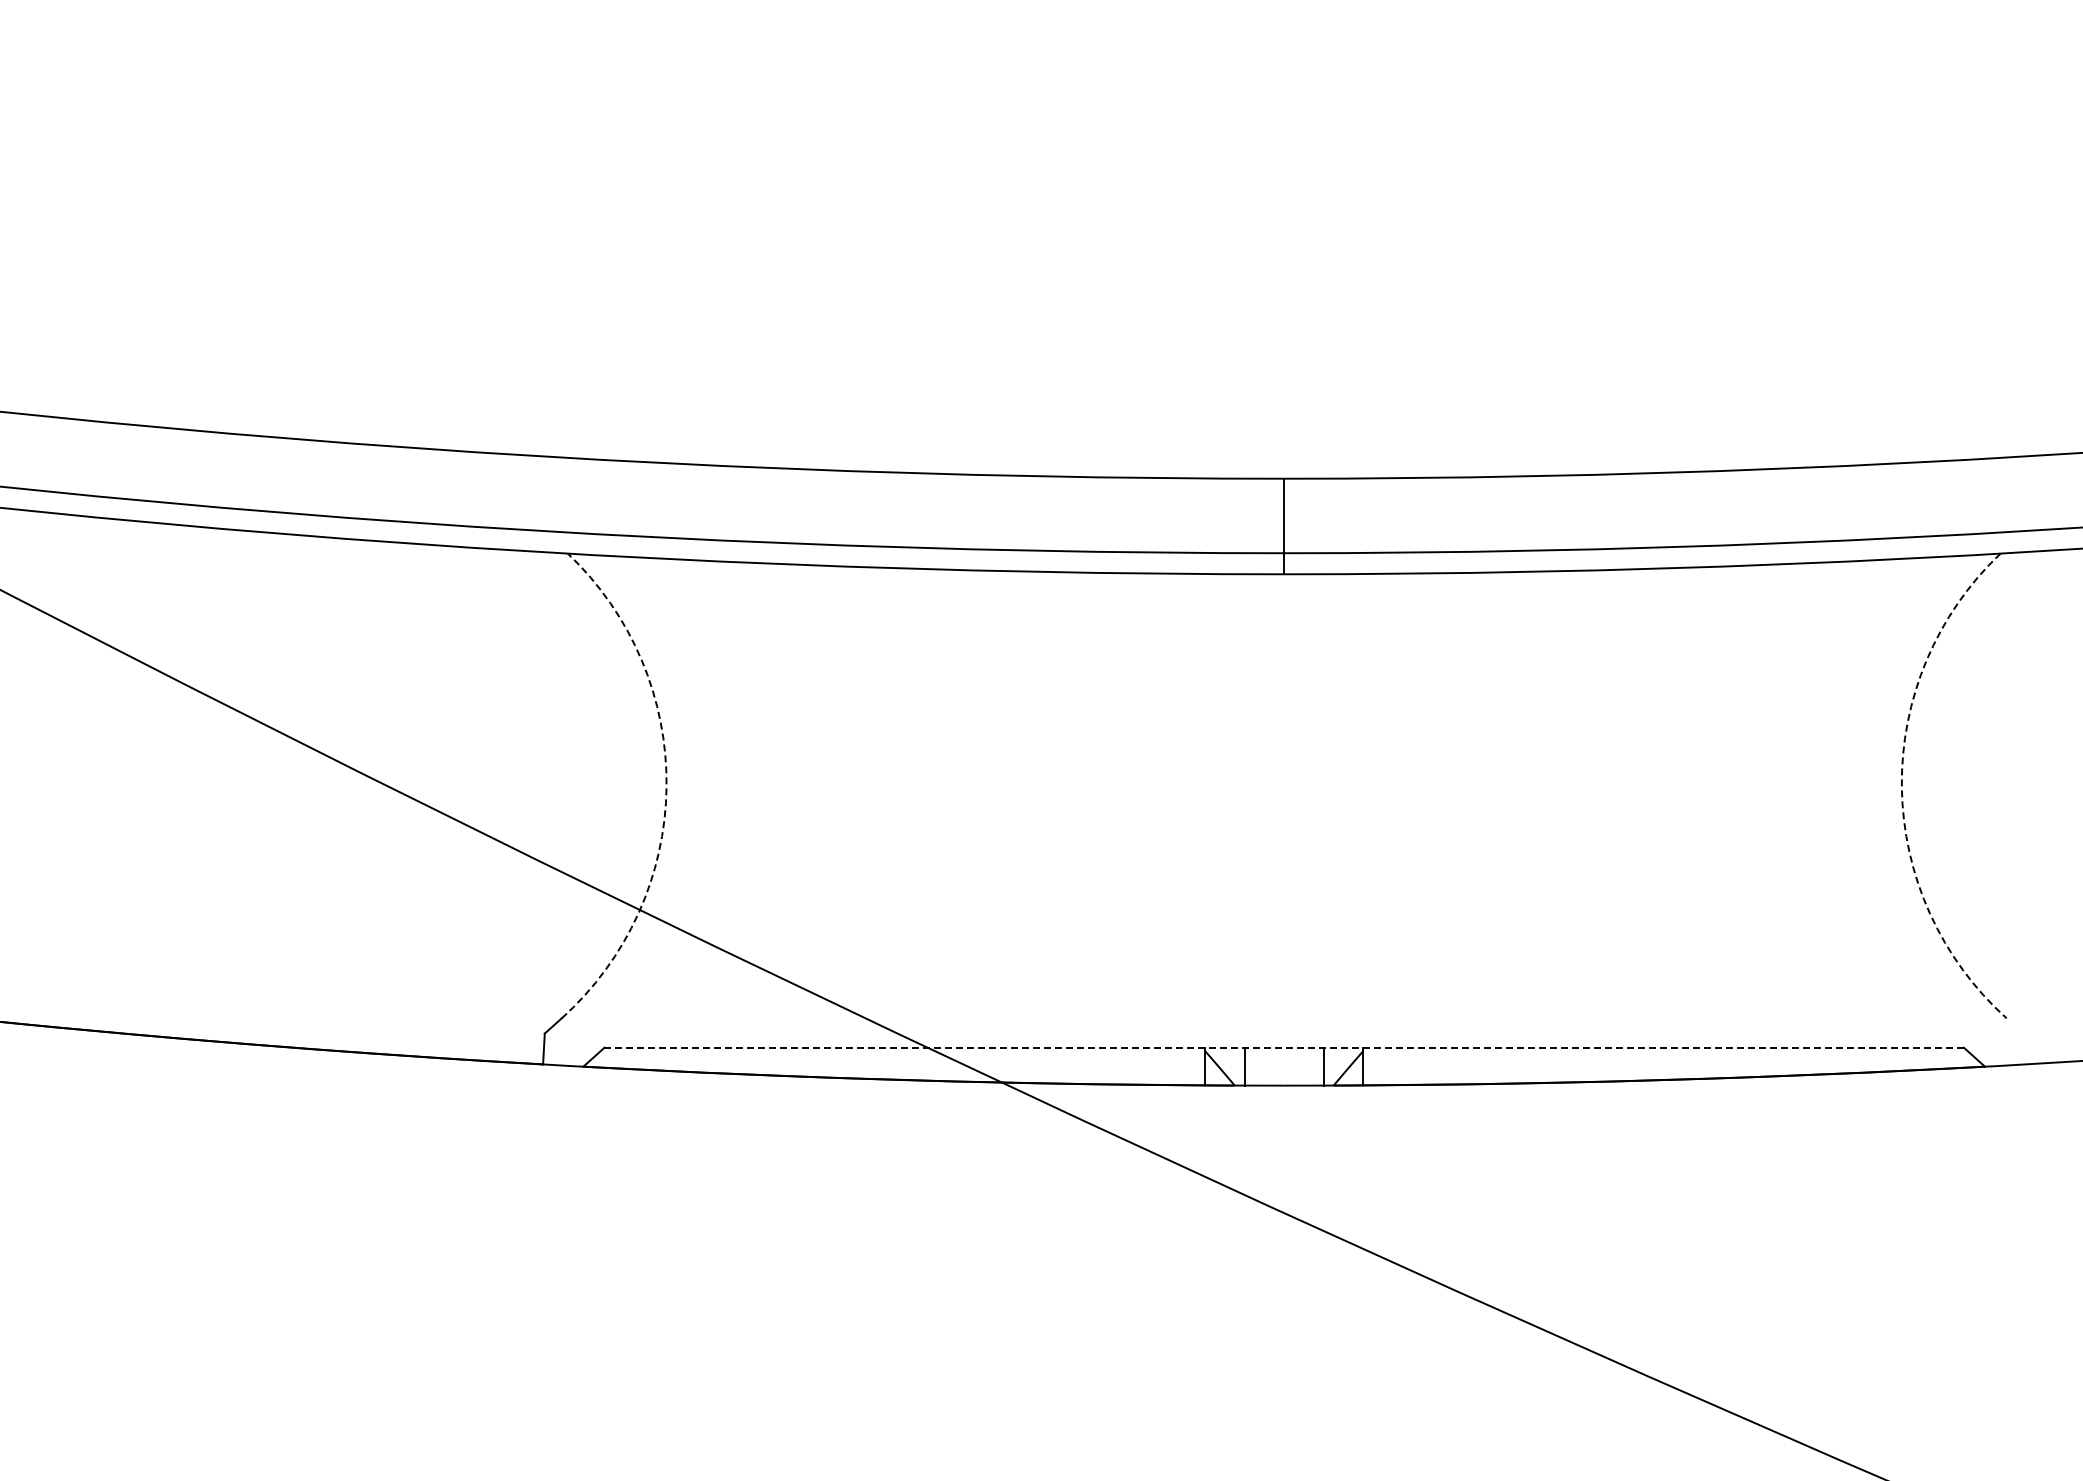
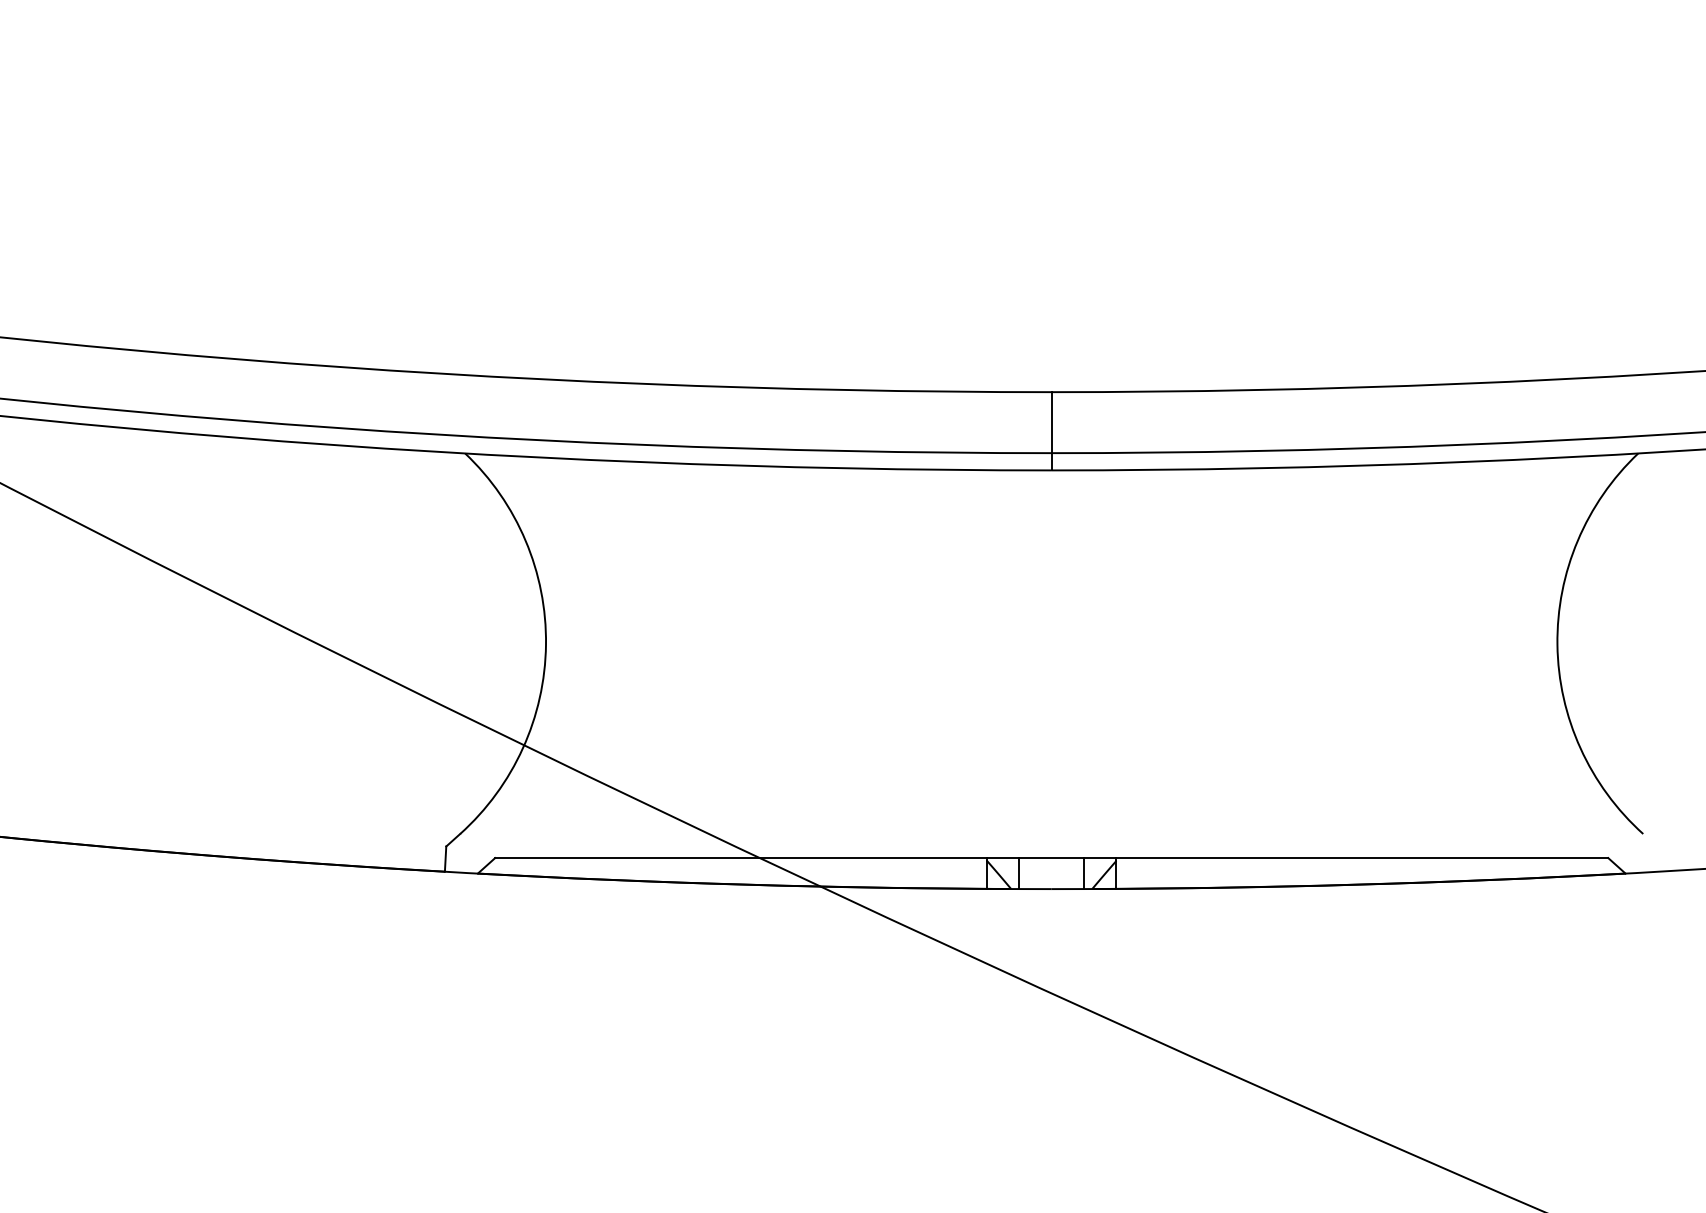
arc: (666, 787) -> (545, 644), dashed -> solid
arc: (1901, 787) -> (1557, 644), dashed -> solid
line: (1284, 1047) -> (1051, 857), dashed -> solid

